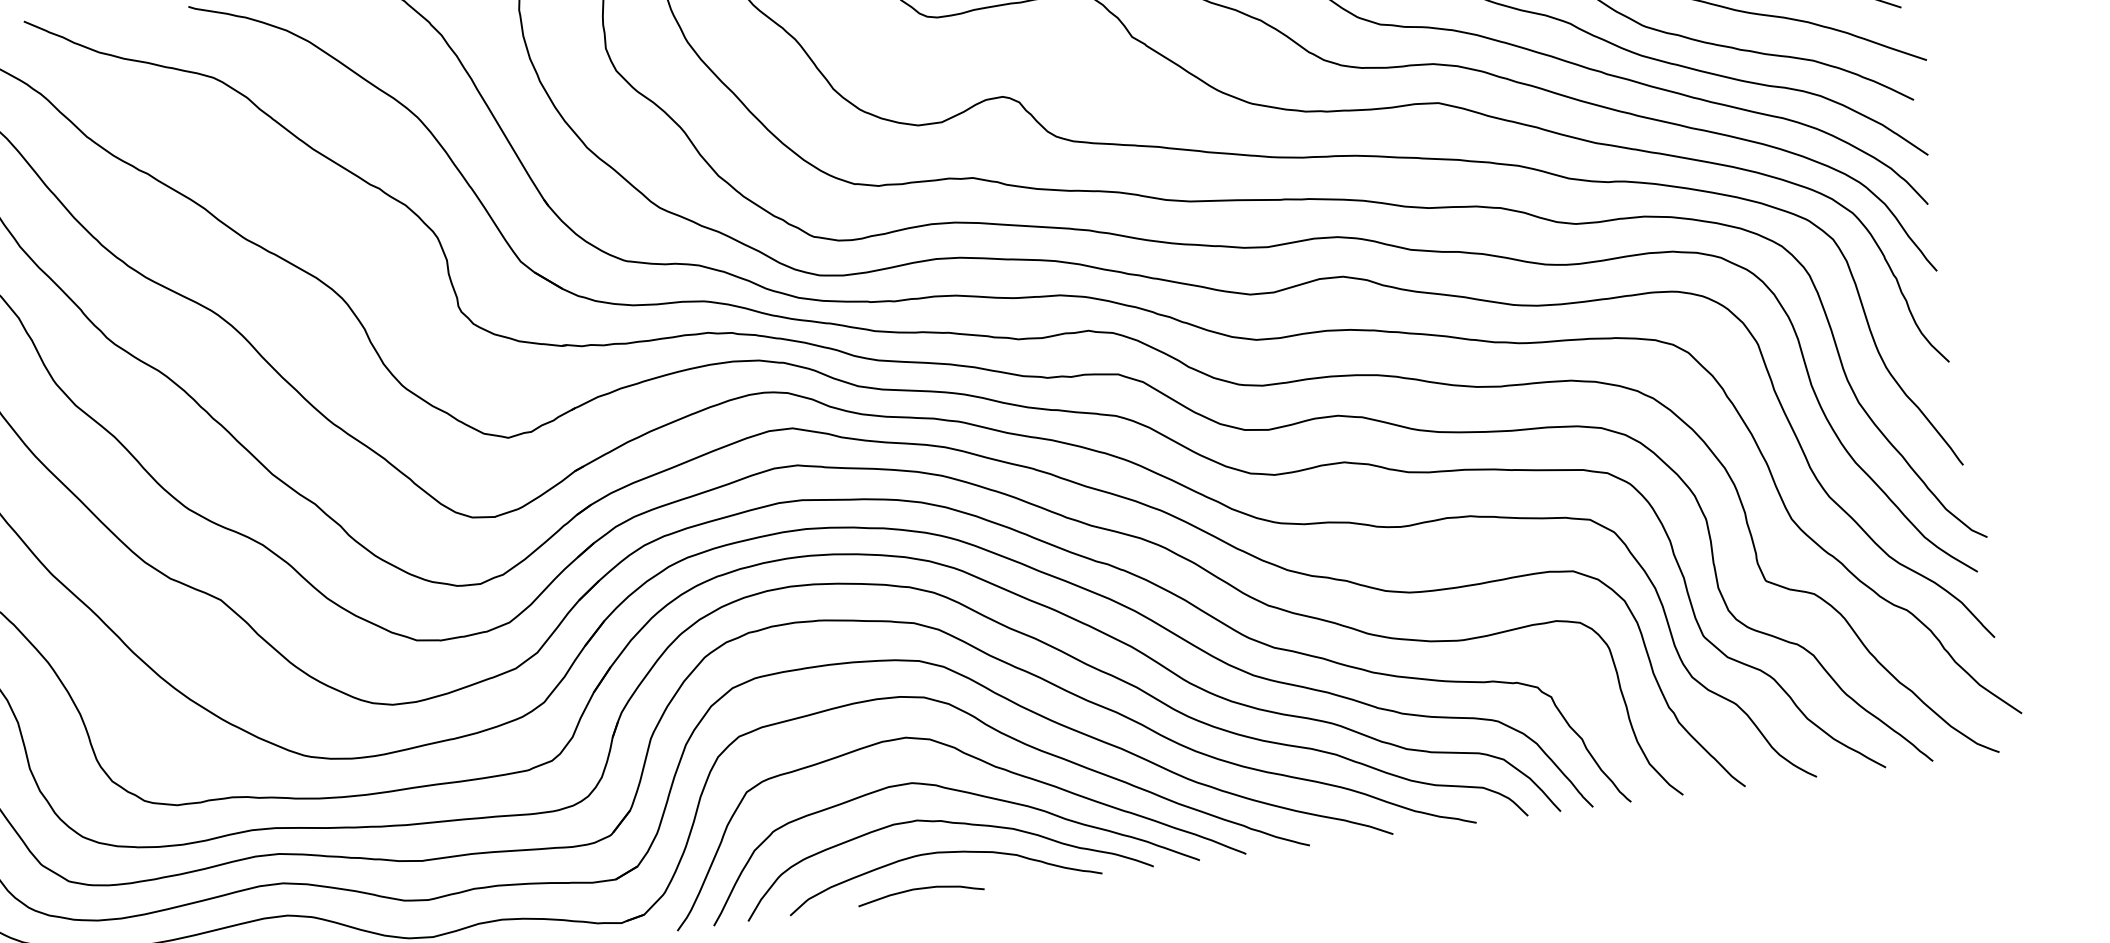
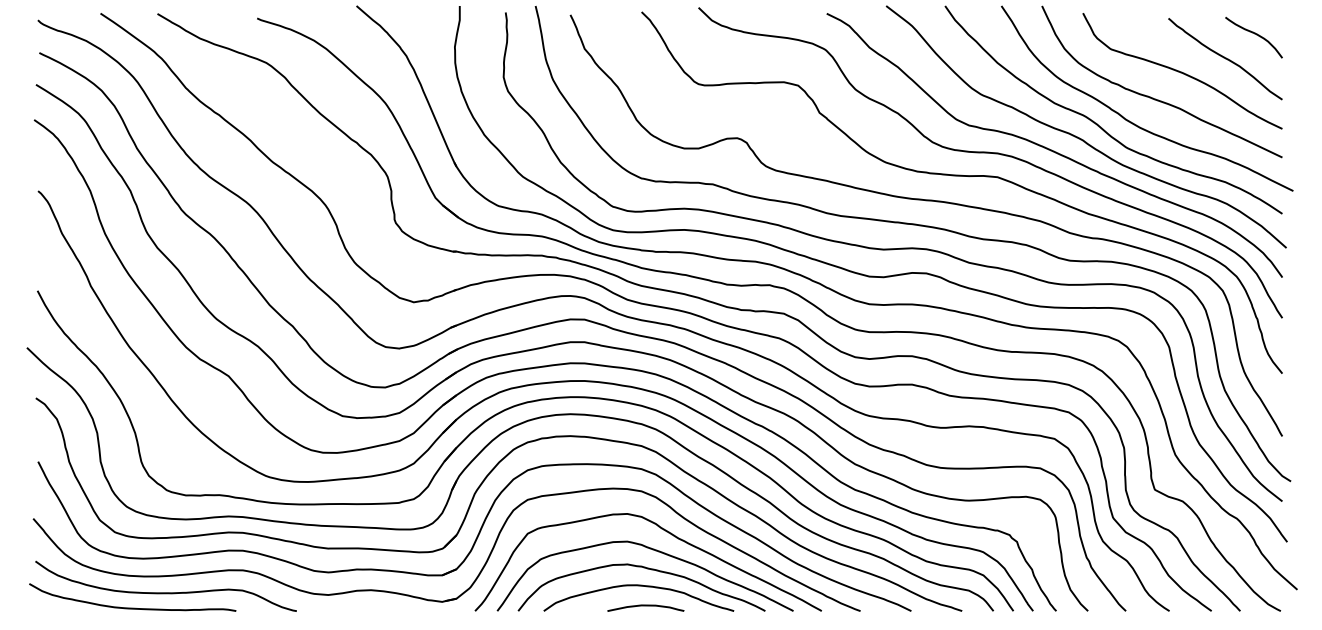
curve: (919, 890) -> (645, 606), moved

